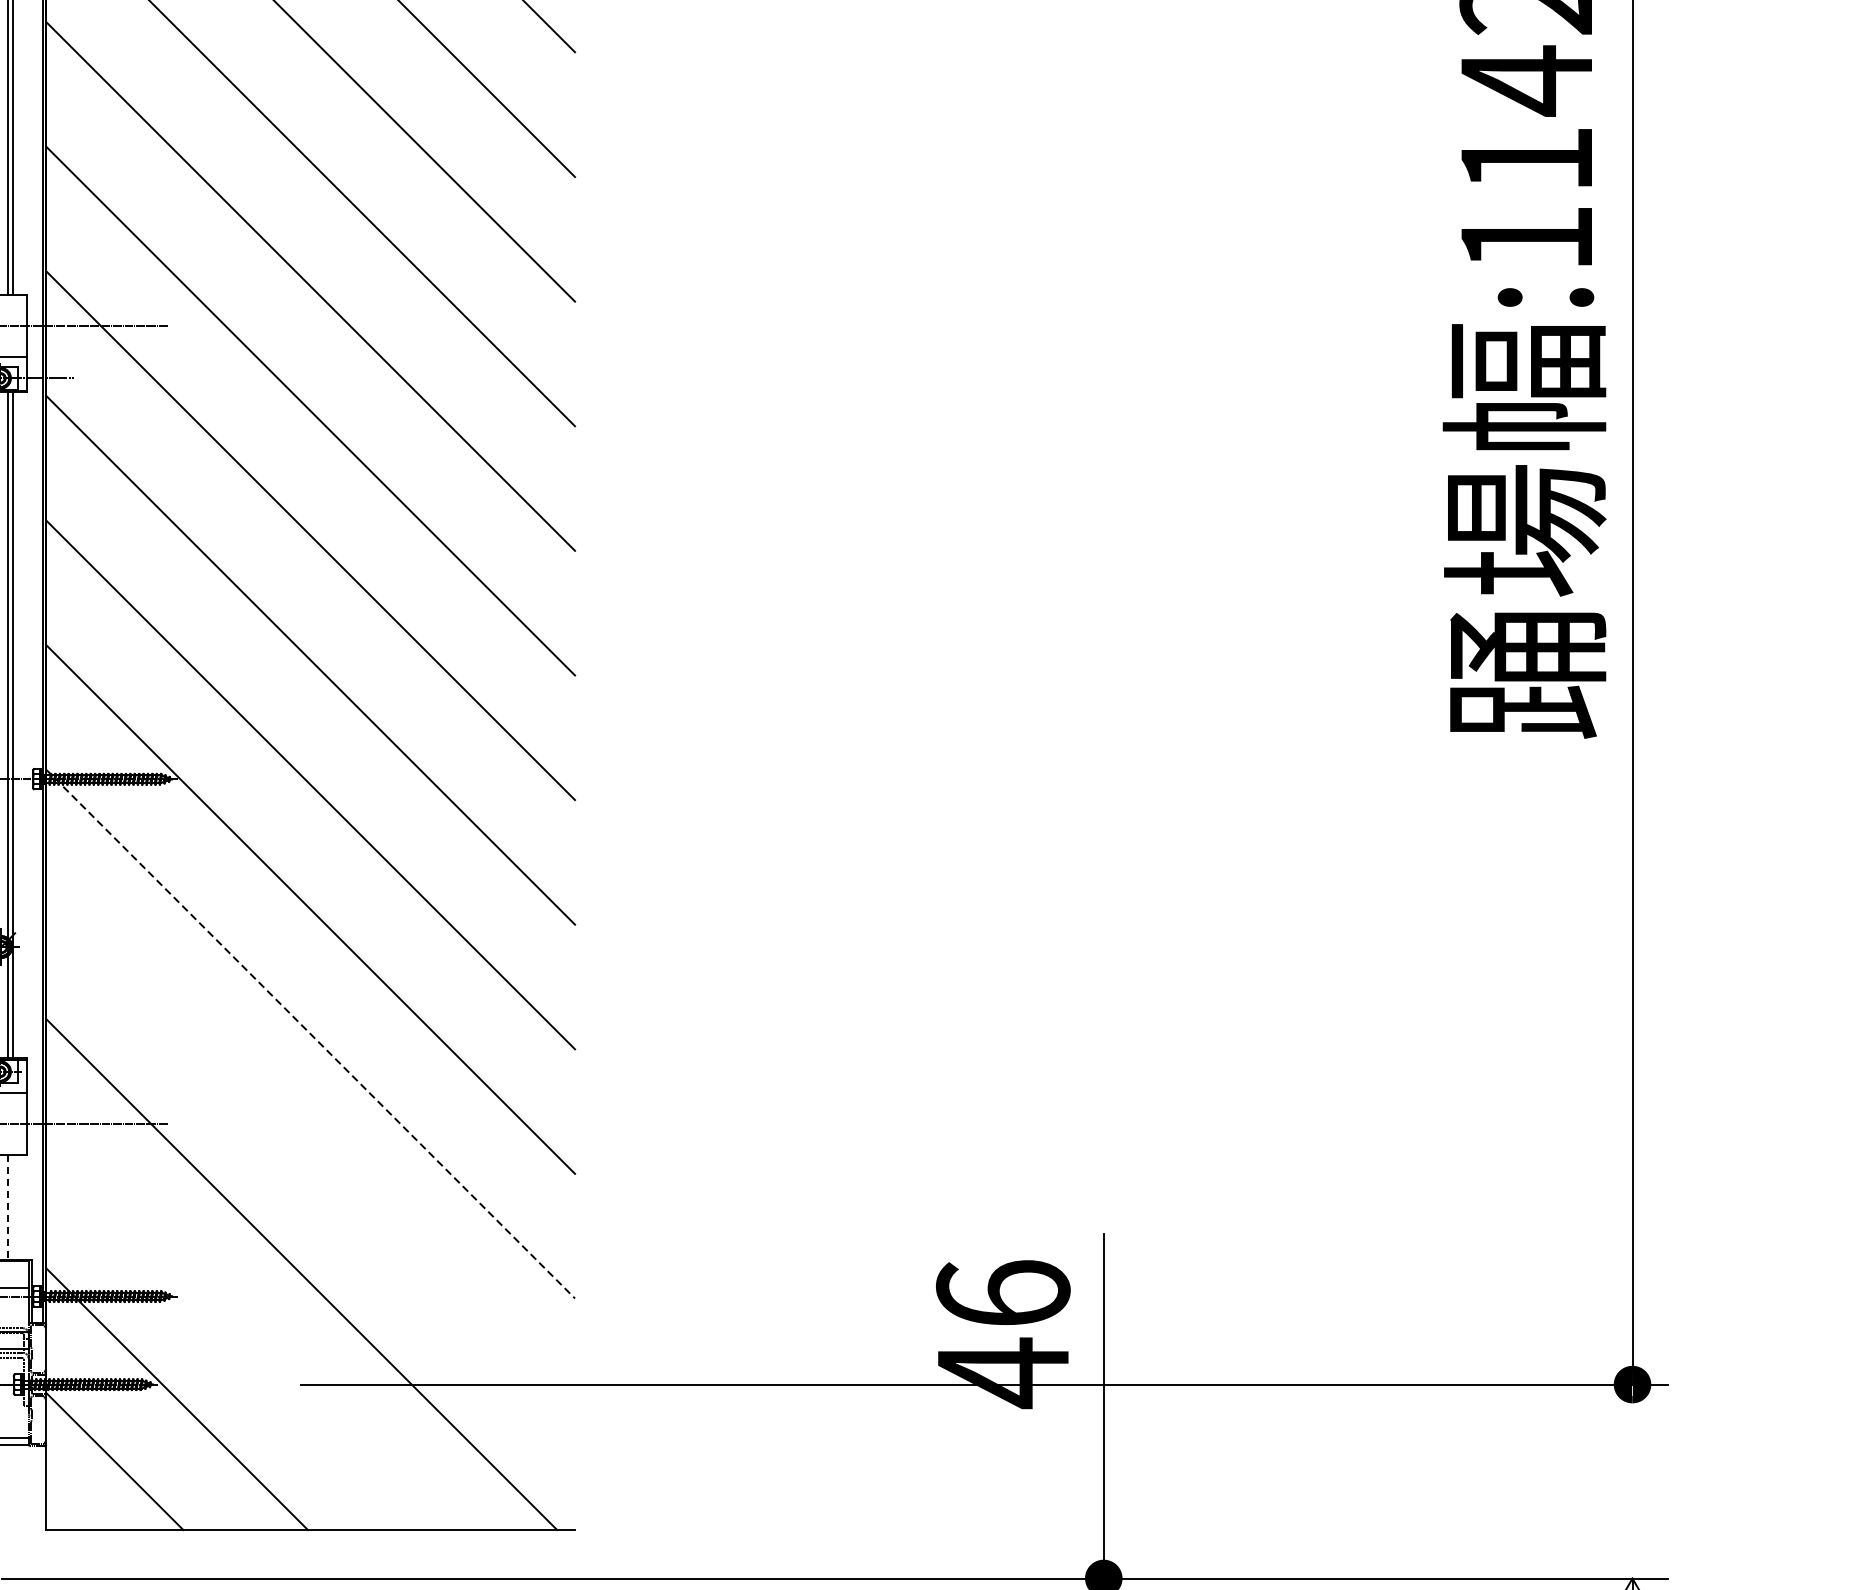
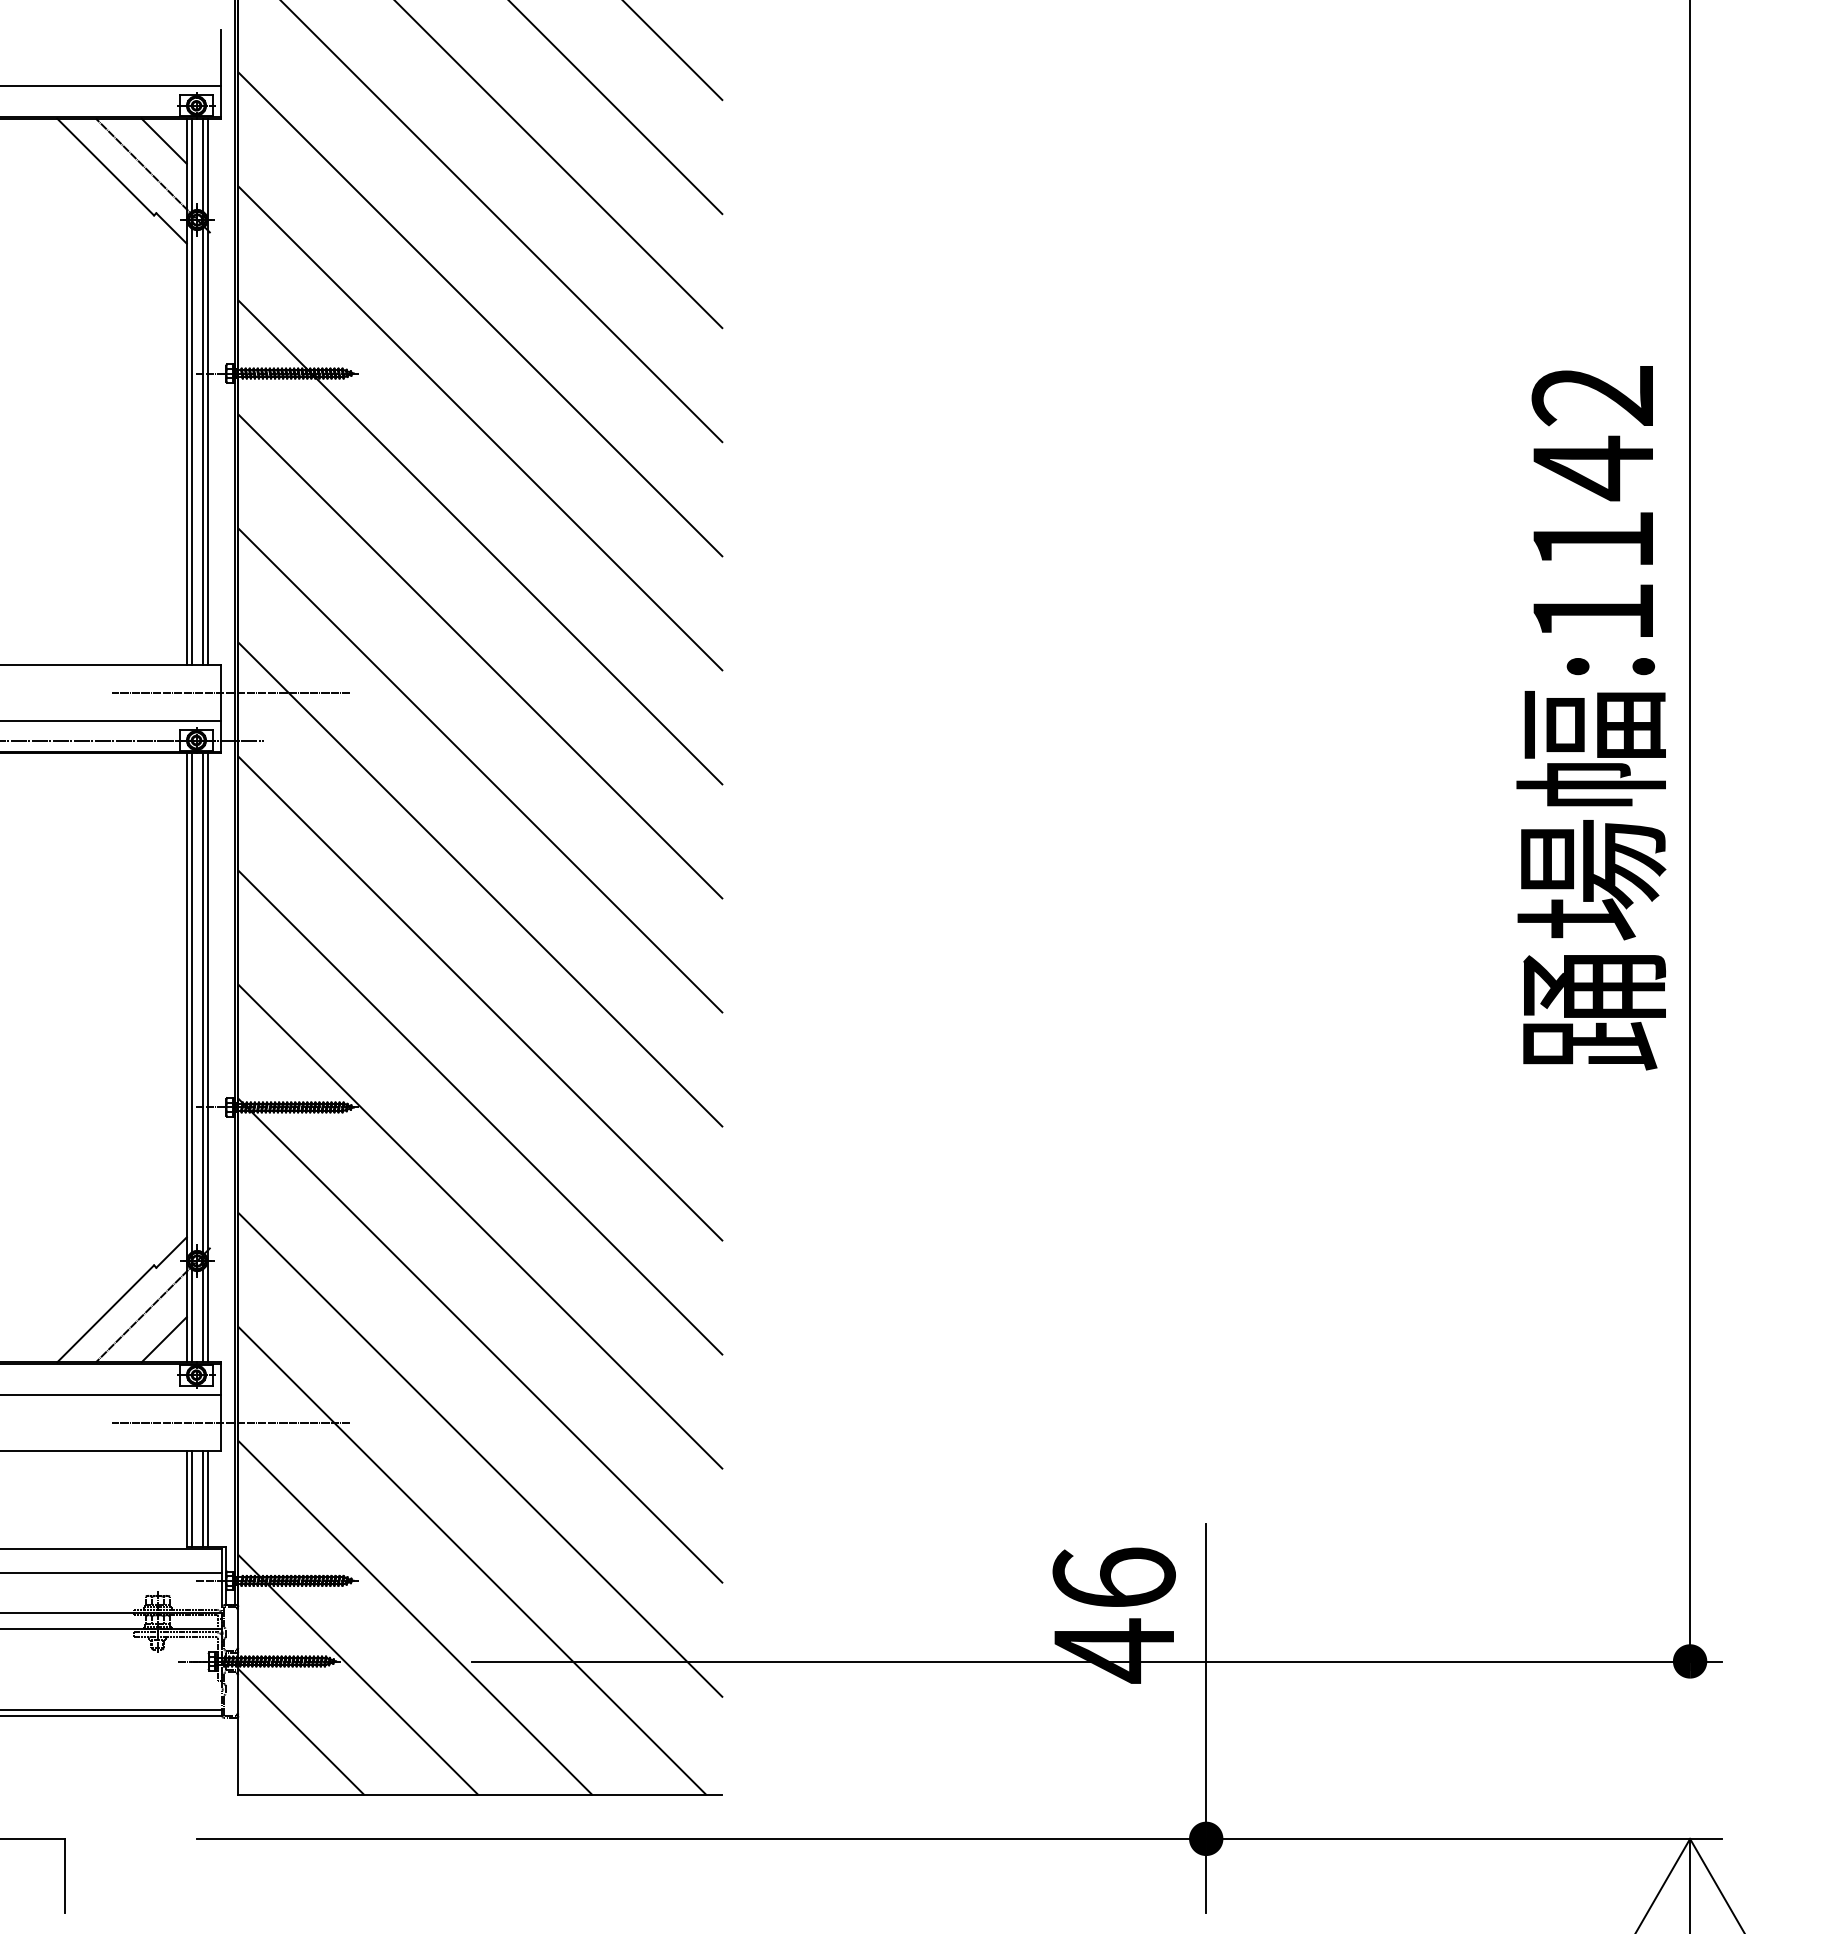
line: (310, 1035) -> (480, 1341), dashed -> solid
line: (310, 1158) -> (480, 1454), added
line: (12, 1206) -> (207, 1498), added
line: (7, 1207) -> (202, 1499), dashed -> solid
line: (239, 1336) -> (415, 1617), added

